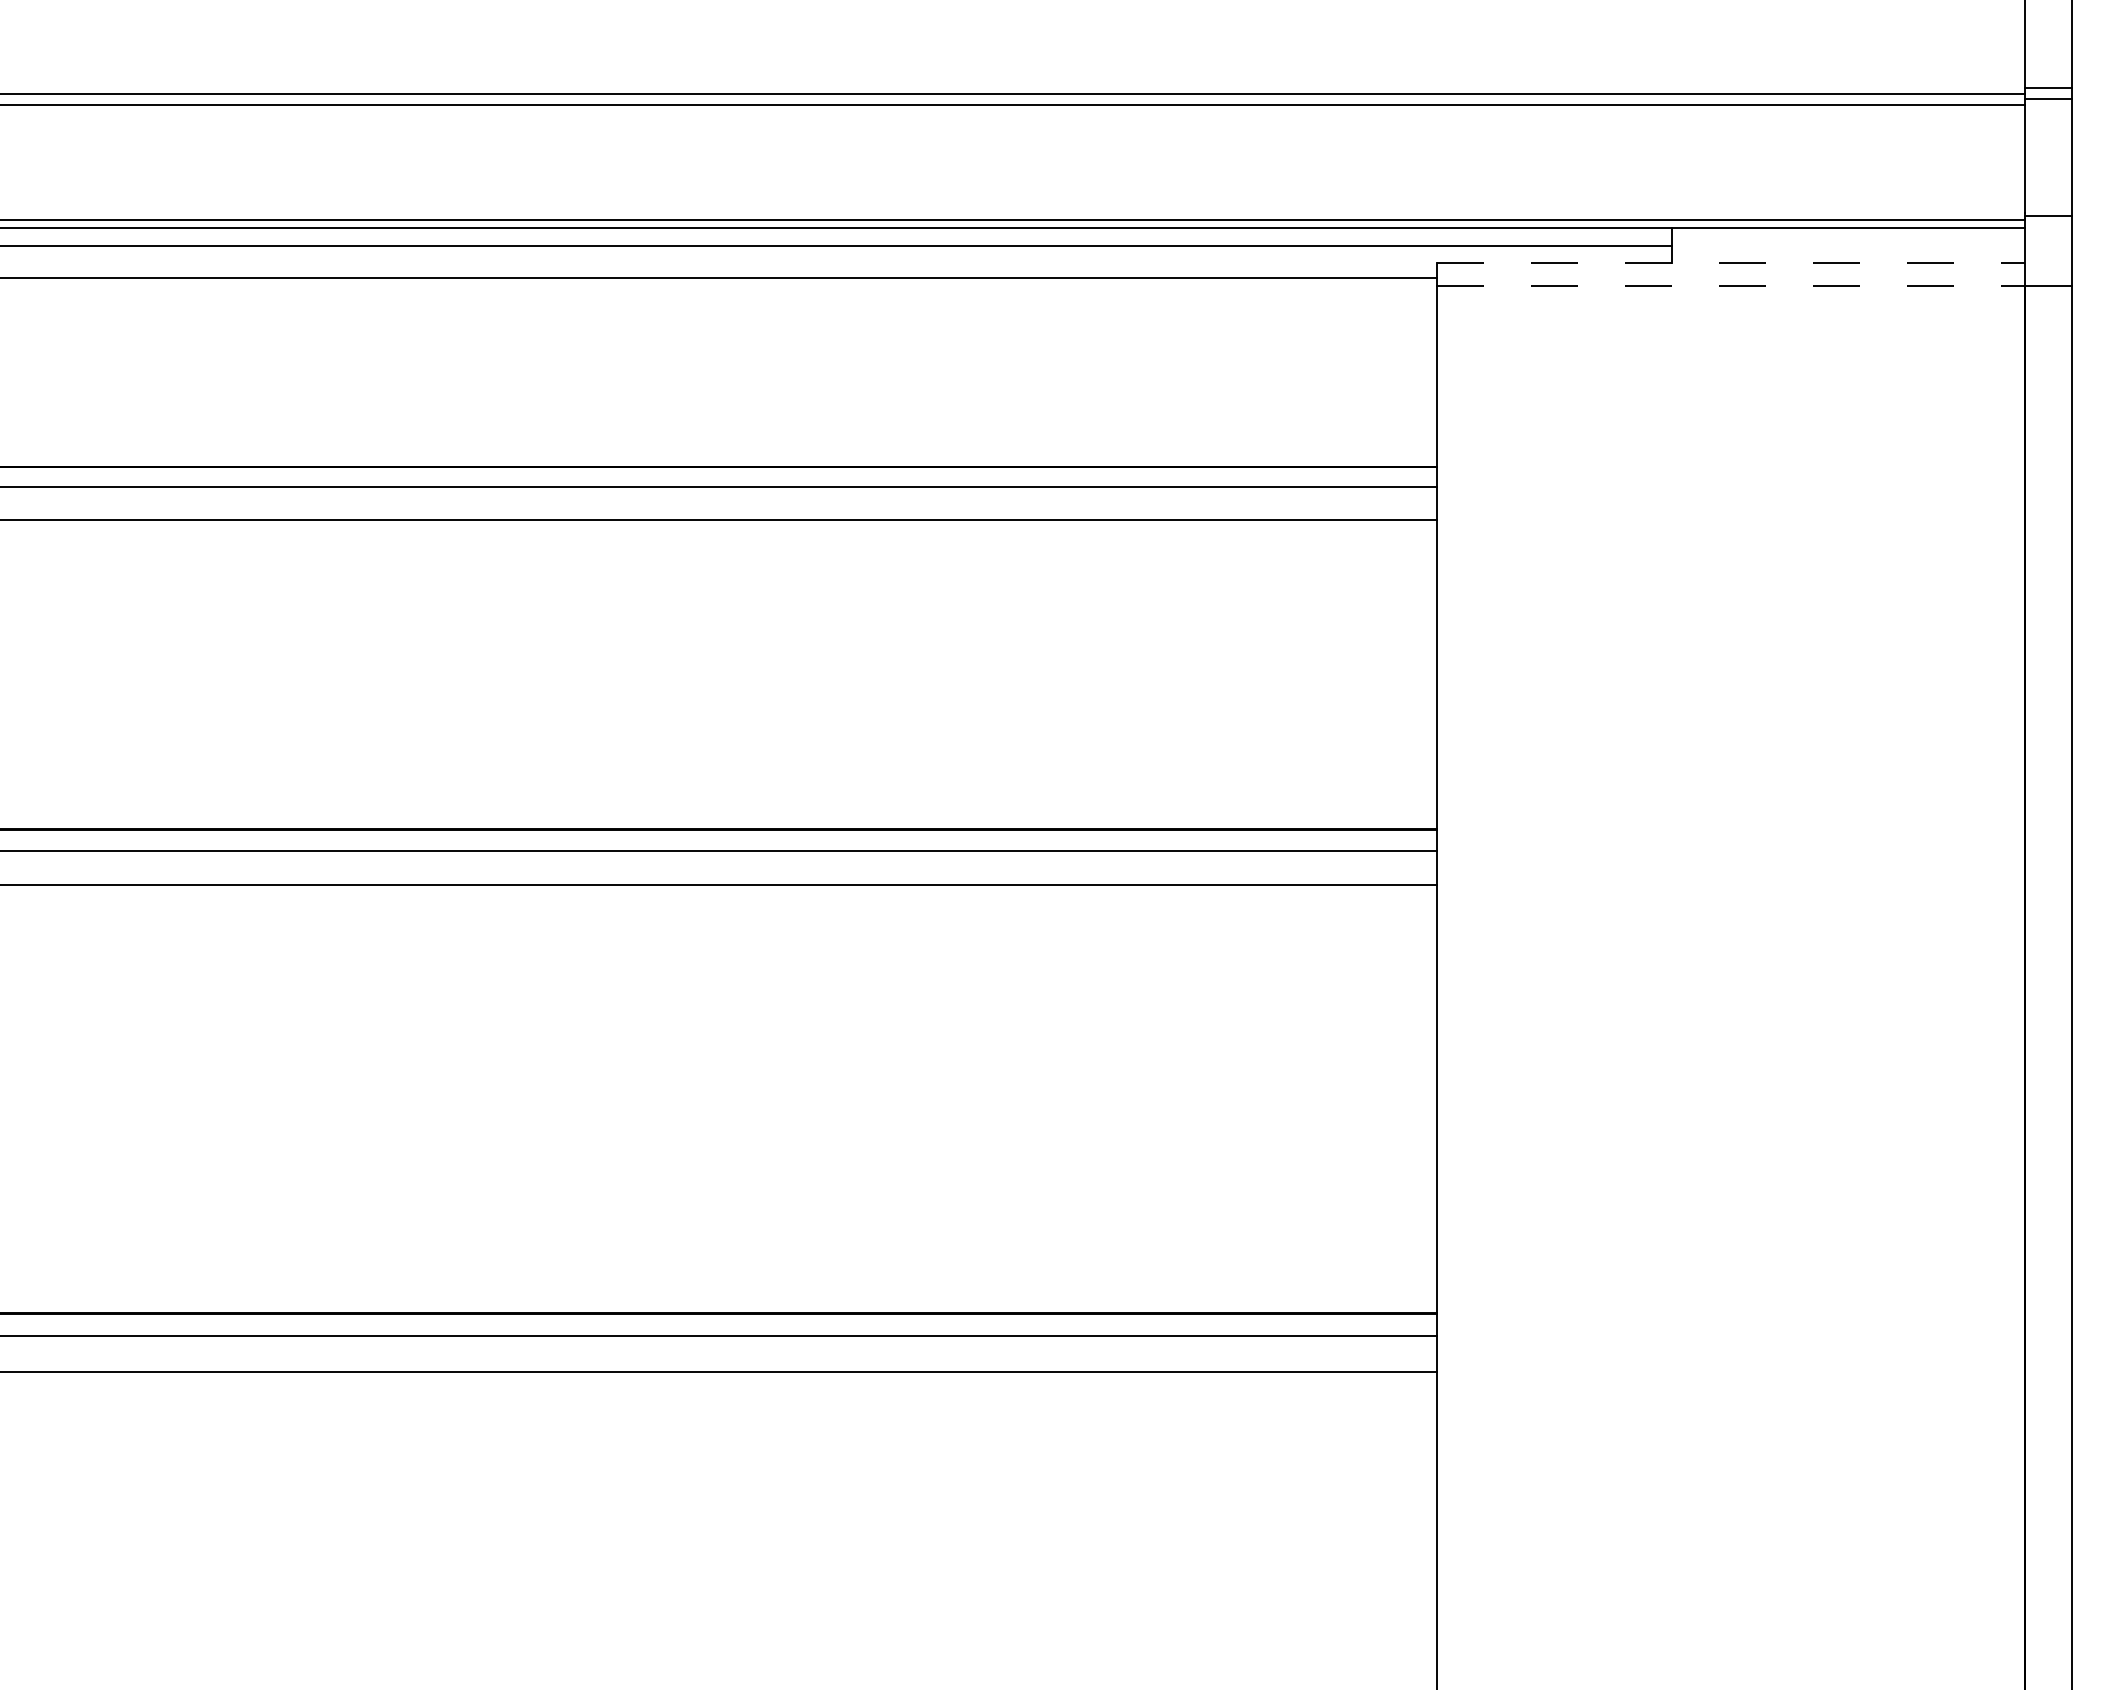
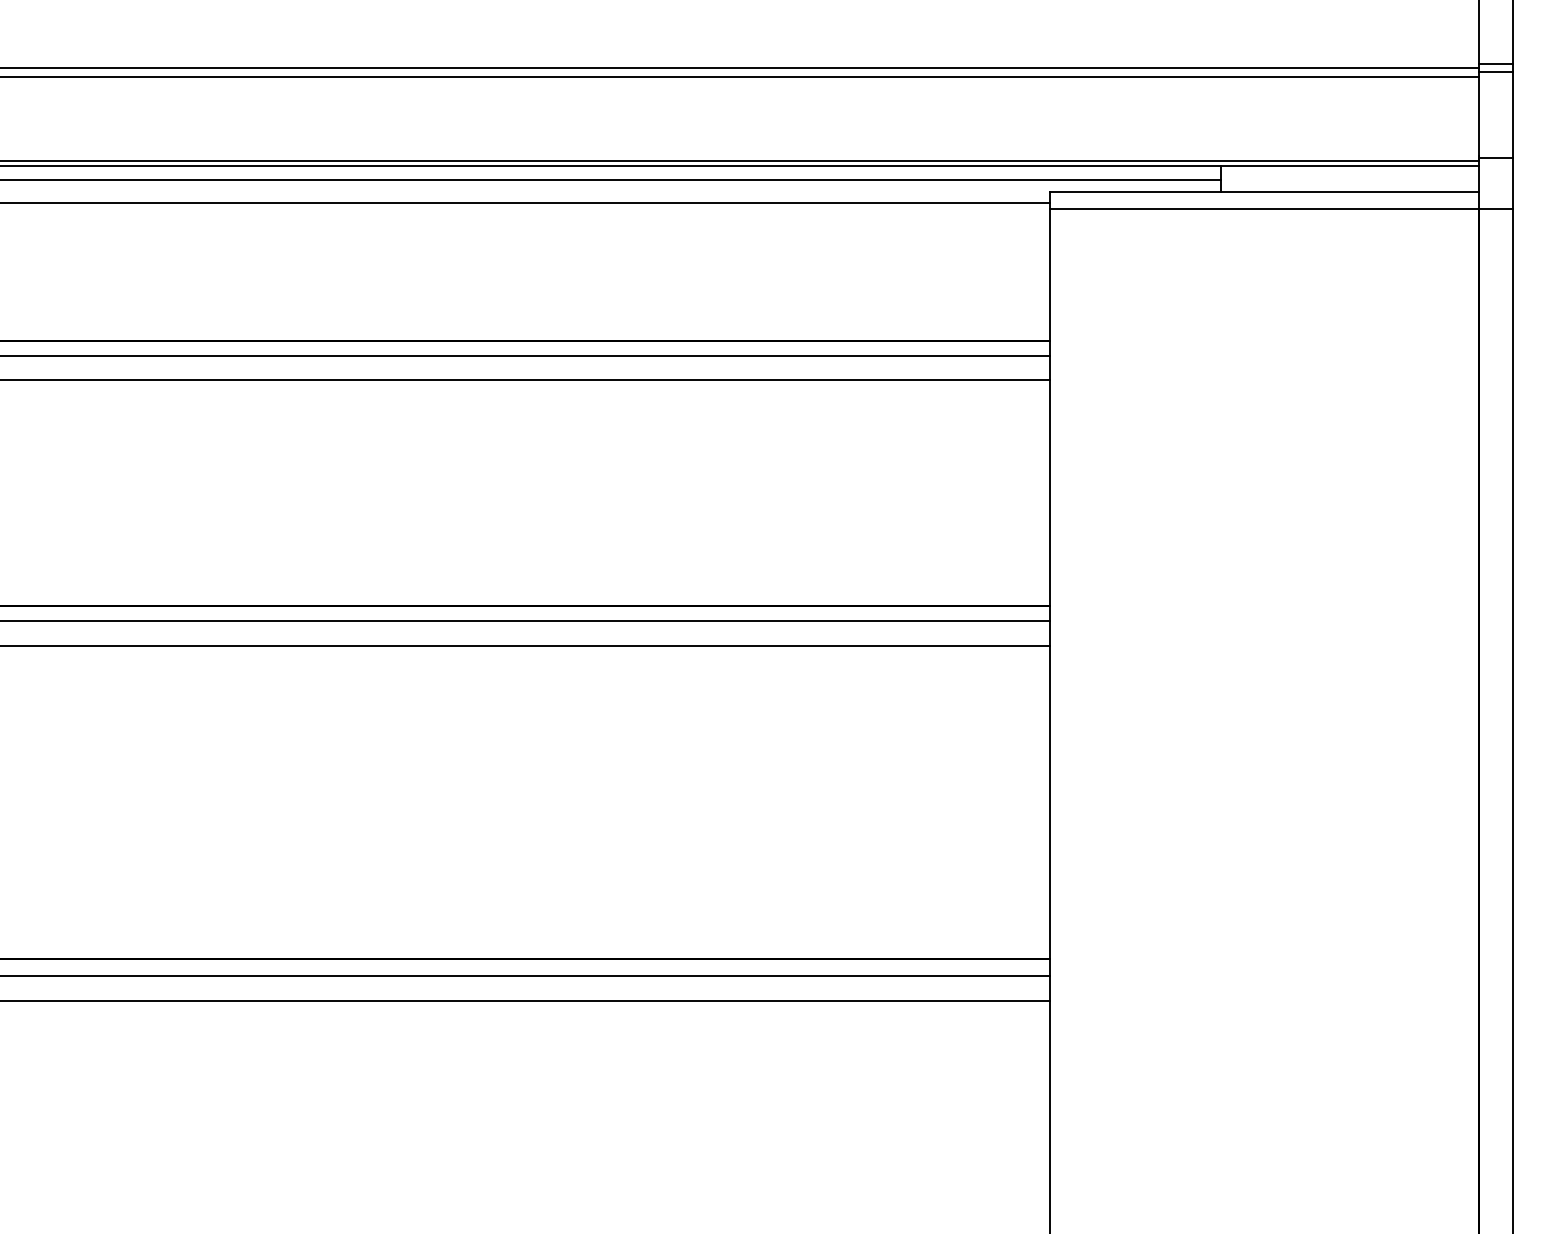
line: (1730, 262) -> (1263, 191), dashed -> solid
line: (1730, 286) -> (1263, 209), dashed -> solid

